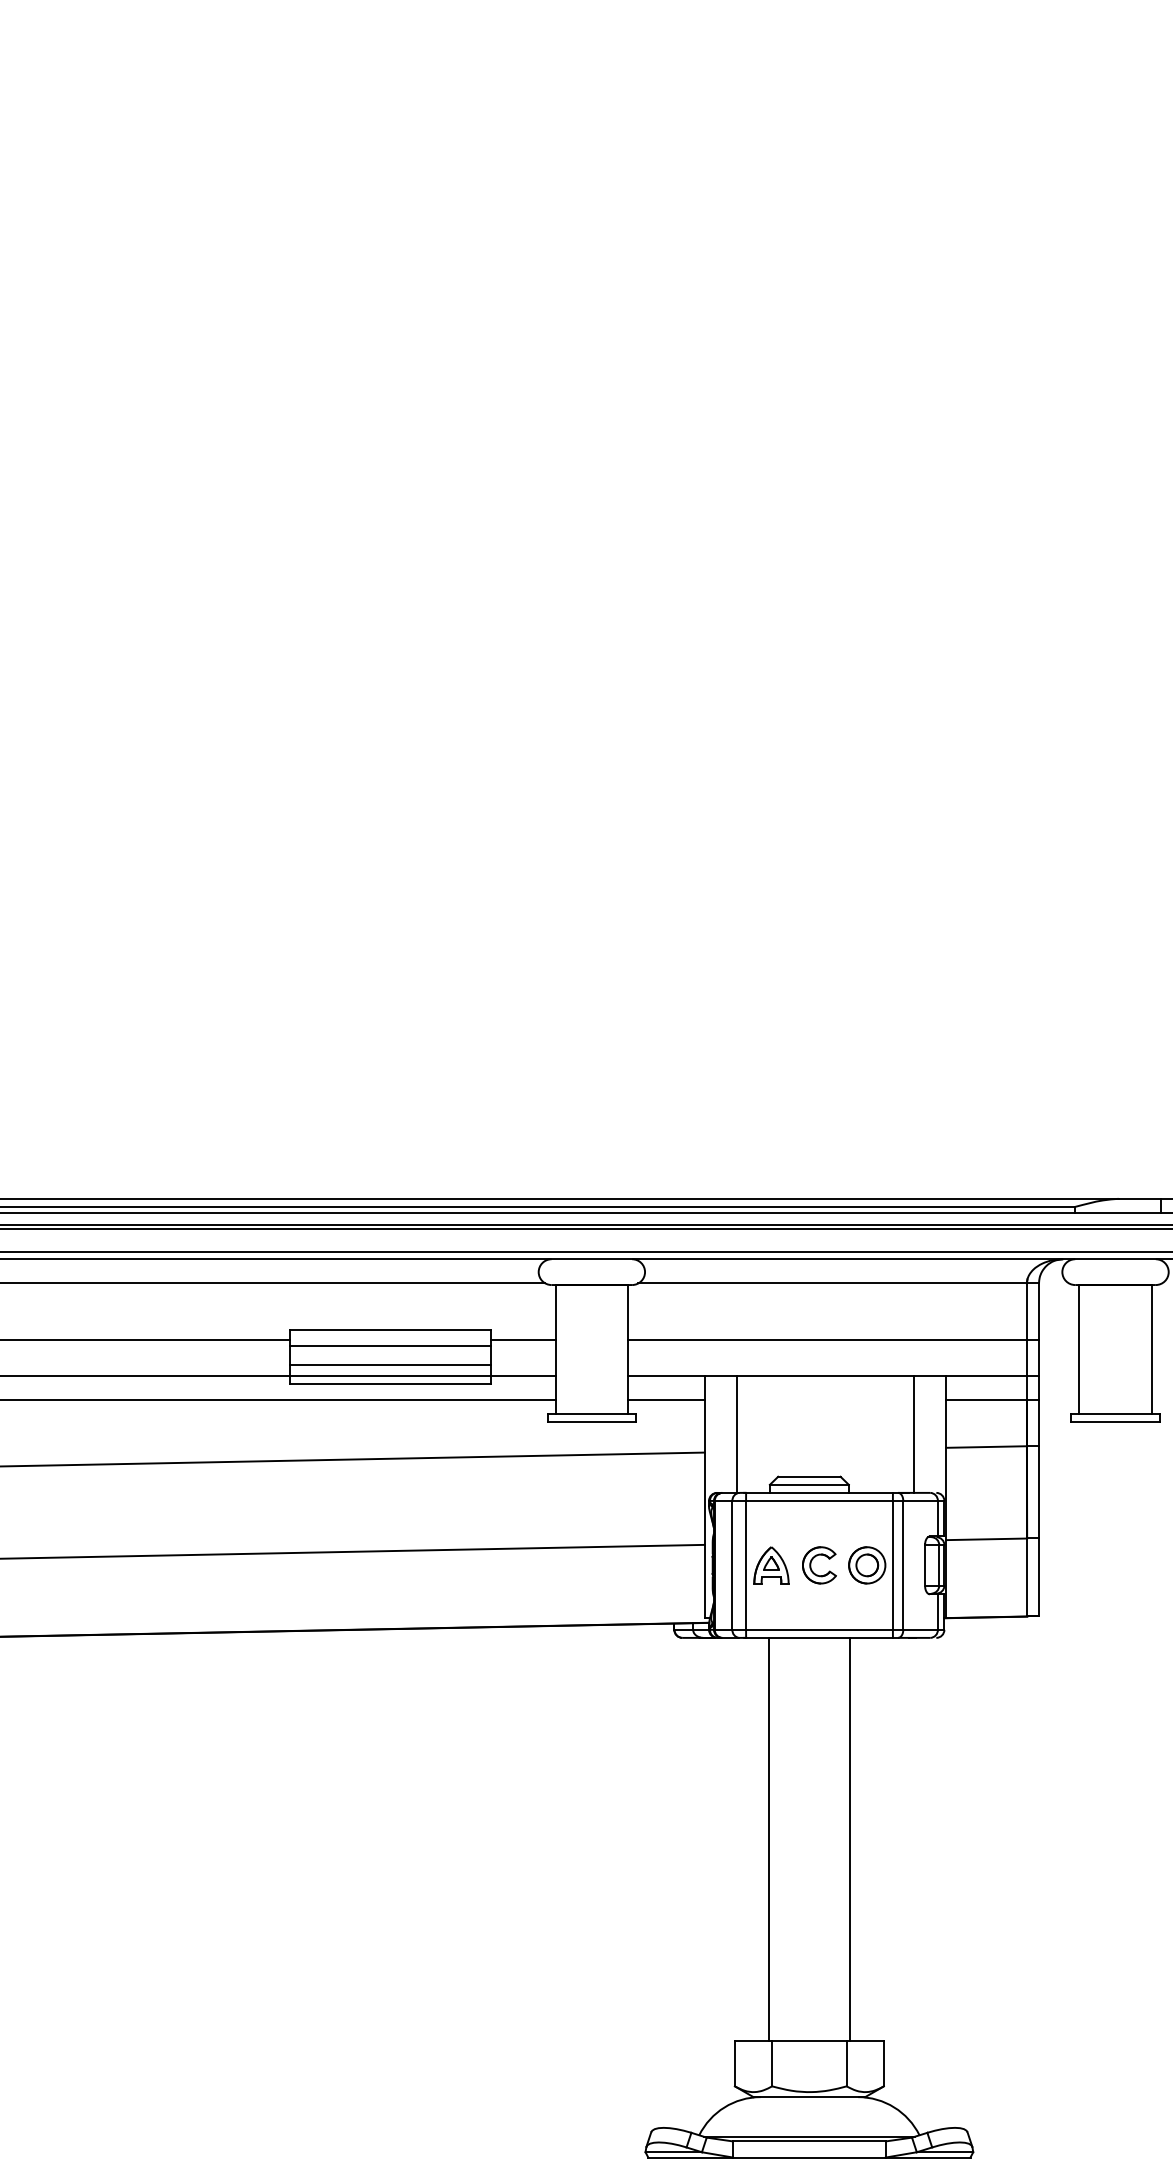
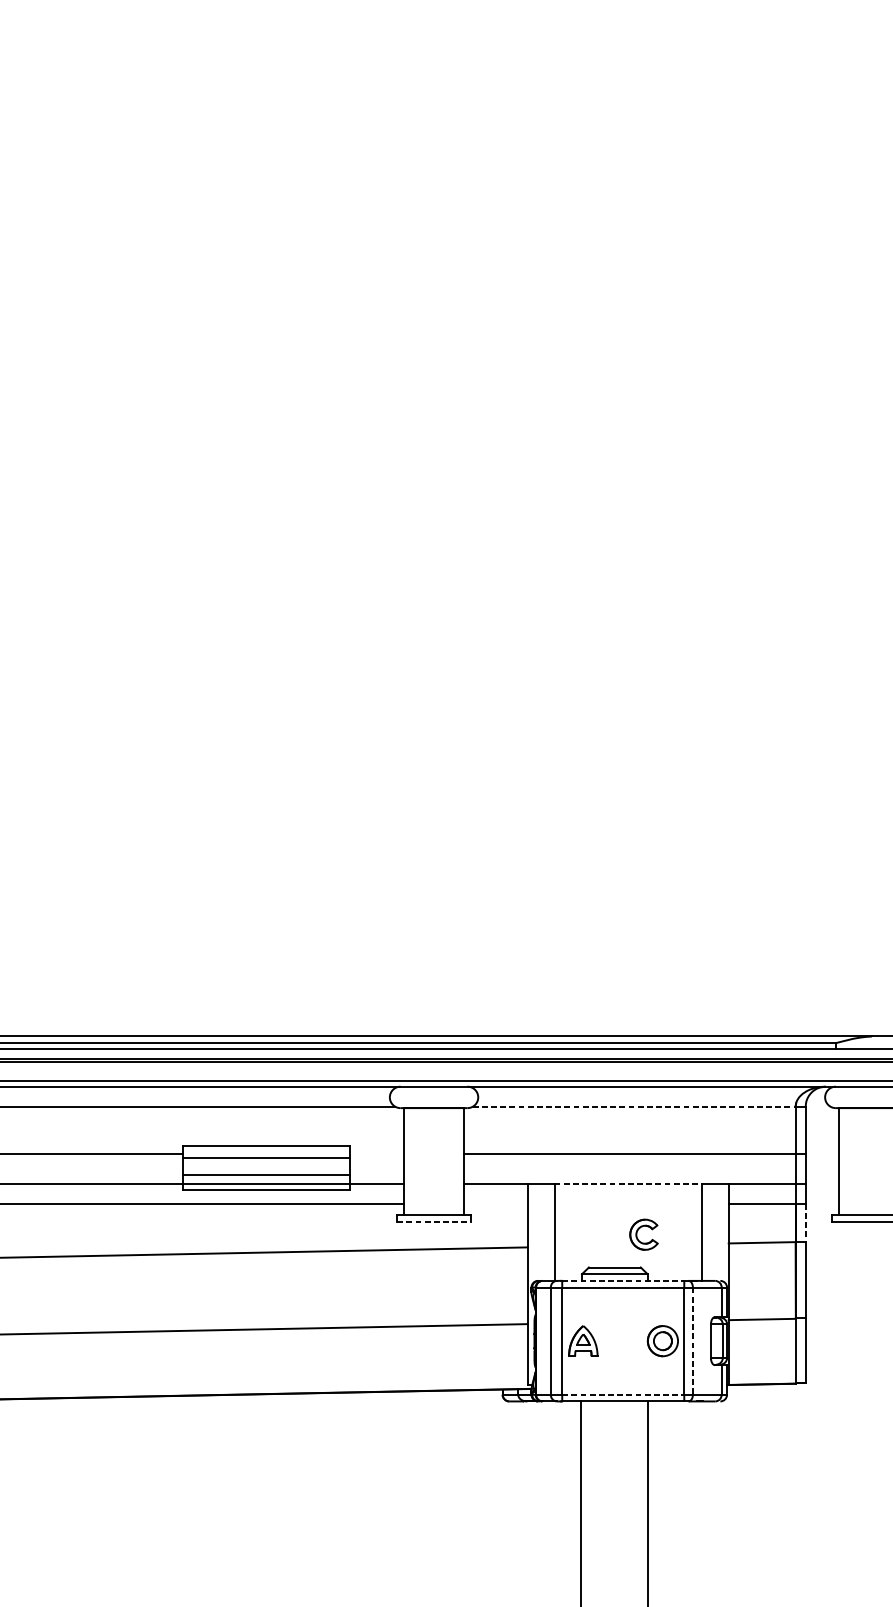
line: (833, 1283) -> (634, 1106), solid -> dashed
line: (523, 1339) -> (377, 1153), removed
line: (825, 1376) -> (628, 1184), solid -> dashed
line: (666, 1400) -> (496, 1204), removed
line: (592, 1421) -> (434, 1221), solid -> dashed
line: (1039, 1422) -> (806, 1222), solid -> dashed
line: (820, 1492) -> (624, 1280), solid -> dashed
part: (811, 1565) -> (637, 1234), moved
line: (903, 1565) -> (693, 1341), solid -> dashed
line: (820, 1629) -> (624, 1394), solid -> dashed

